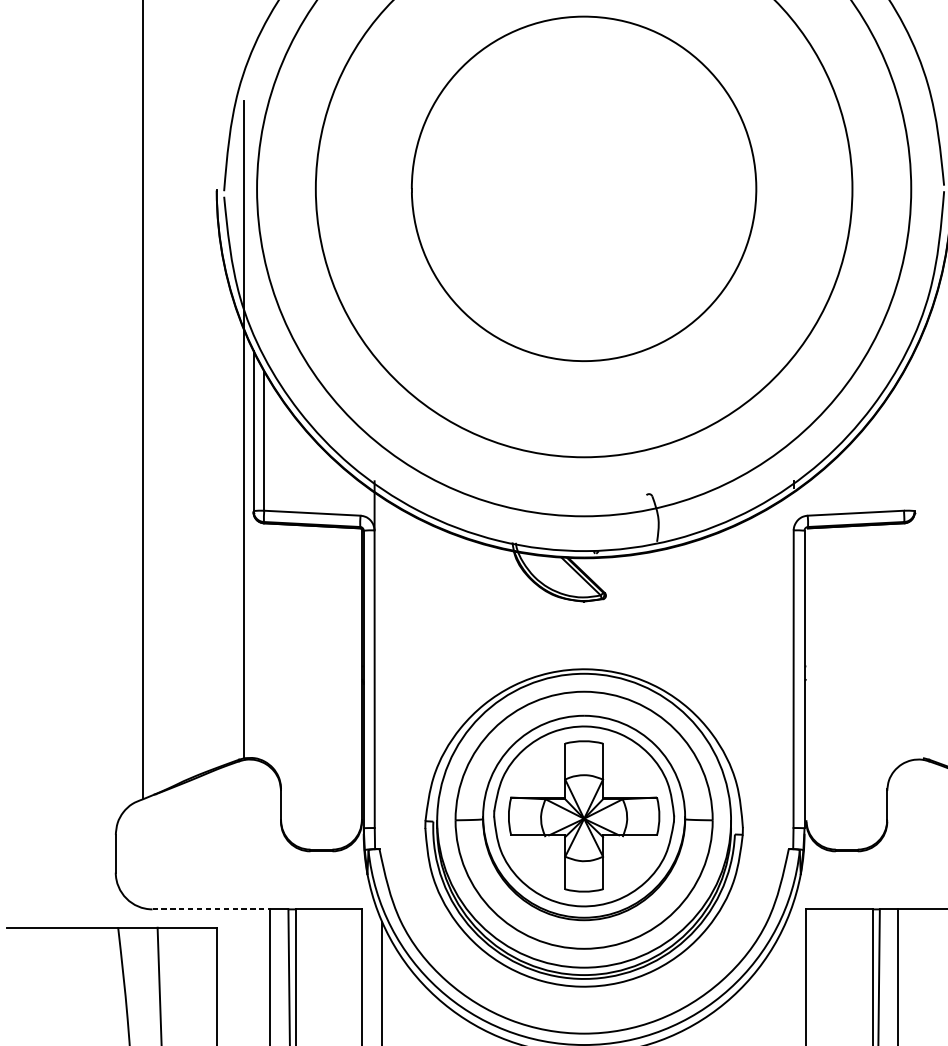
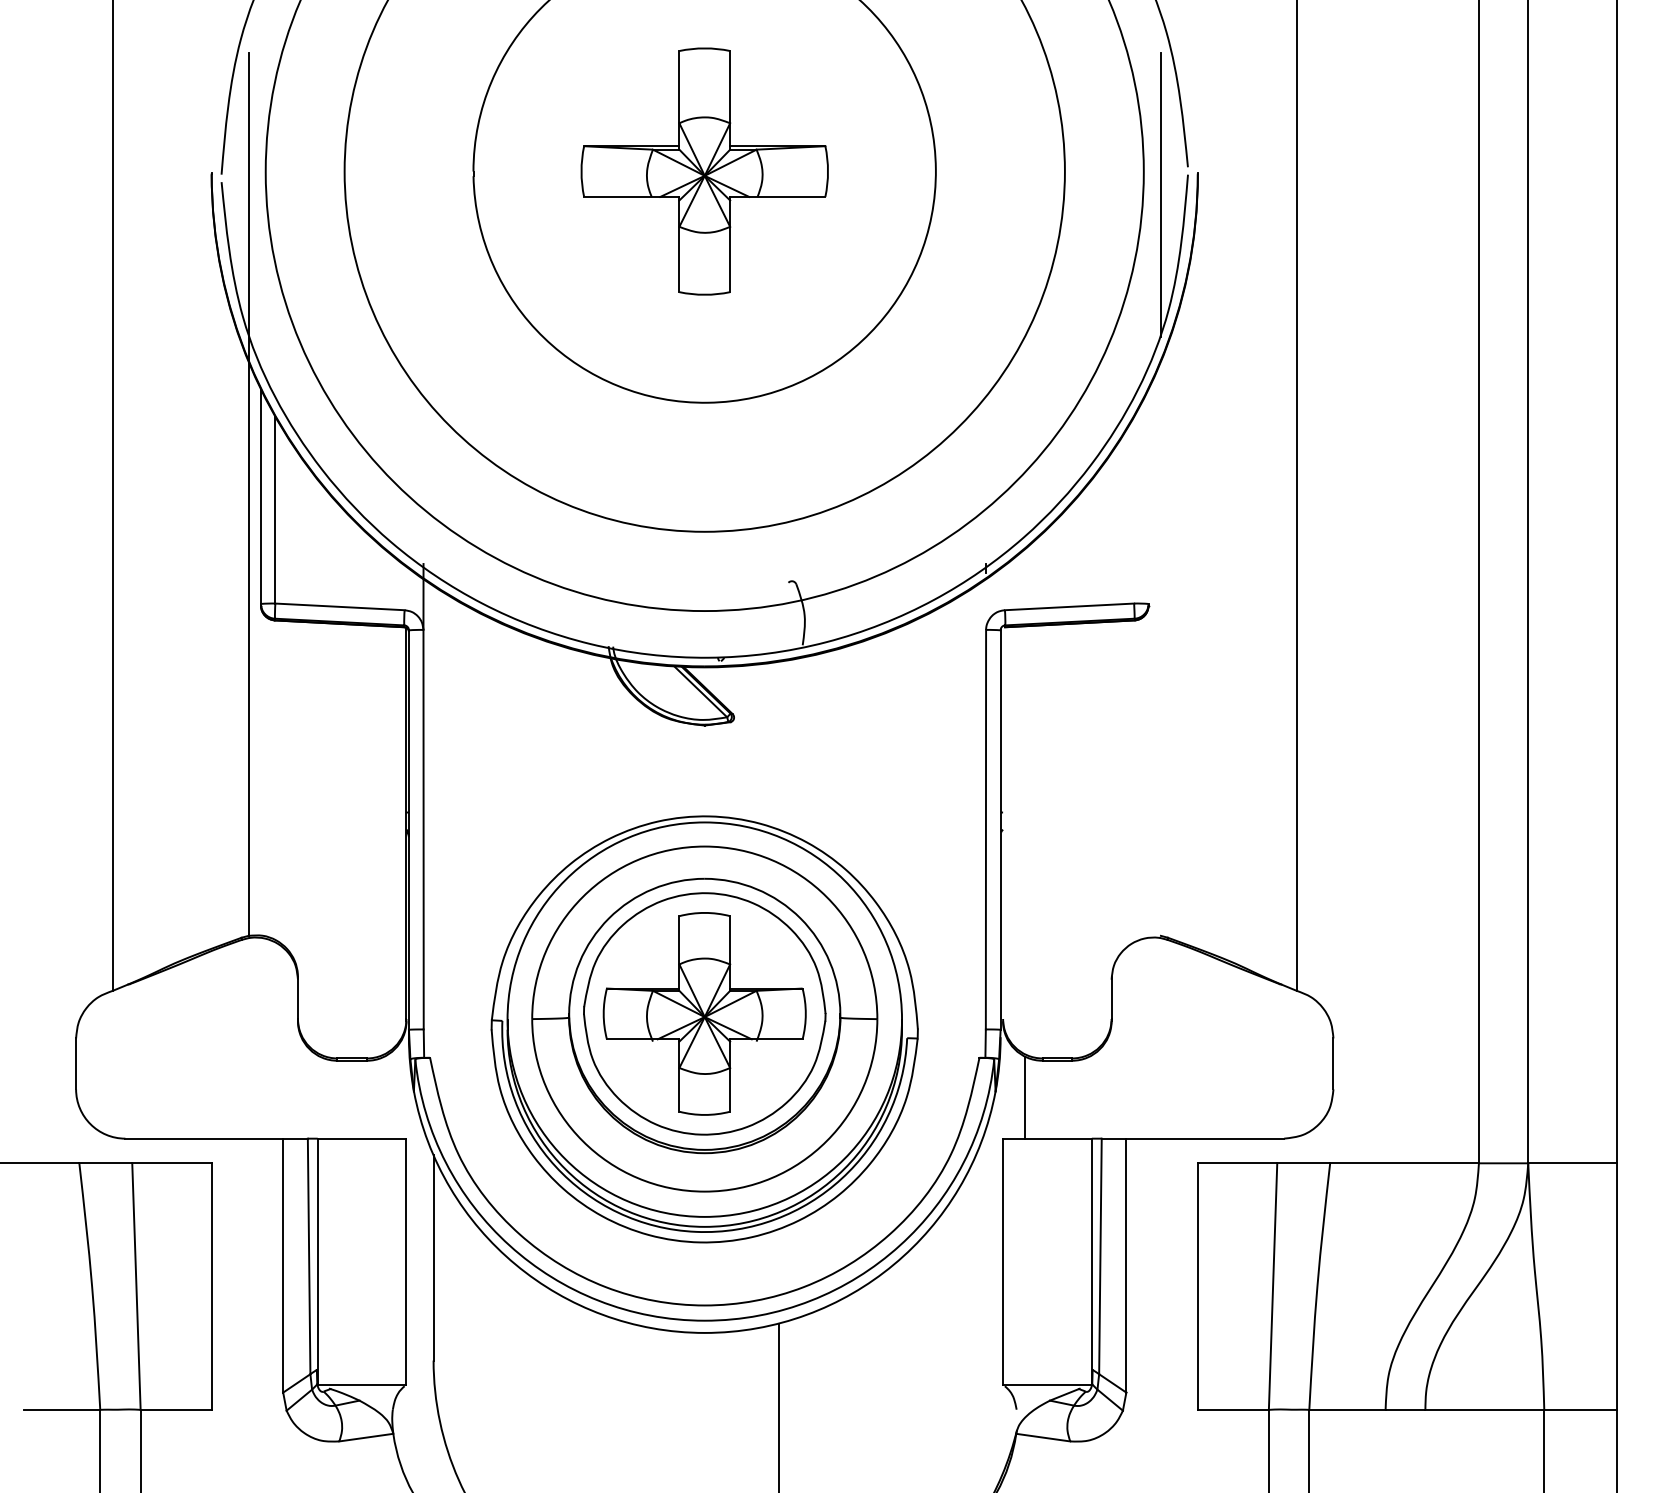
part: (583, 188) -> (704, 171), added
line: (923, 205) -> (1160, 194), added
line: (823, 878) -> (1025, 1097), added
line: (211, 909) -> (204, 1138), dashed -> solid

